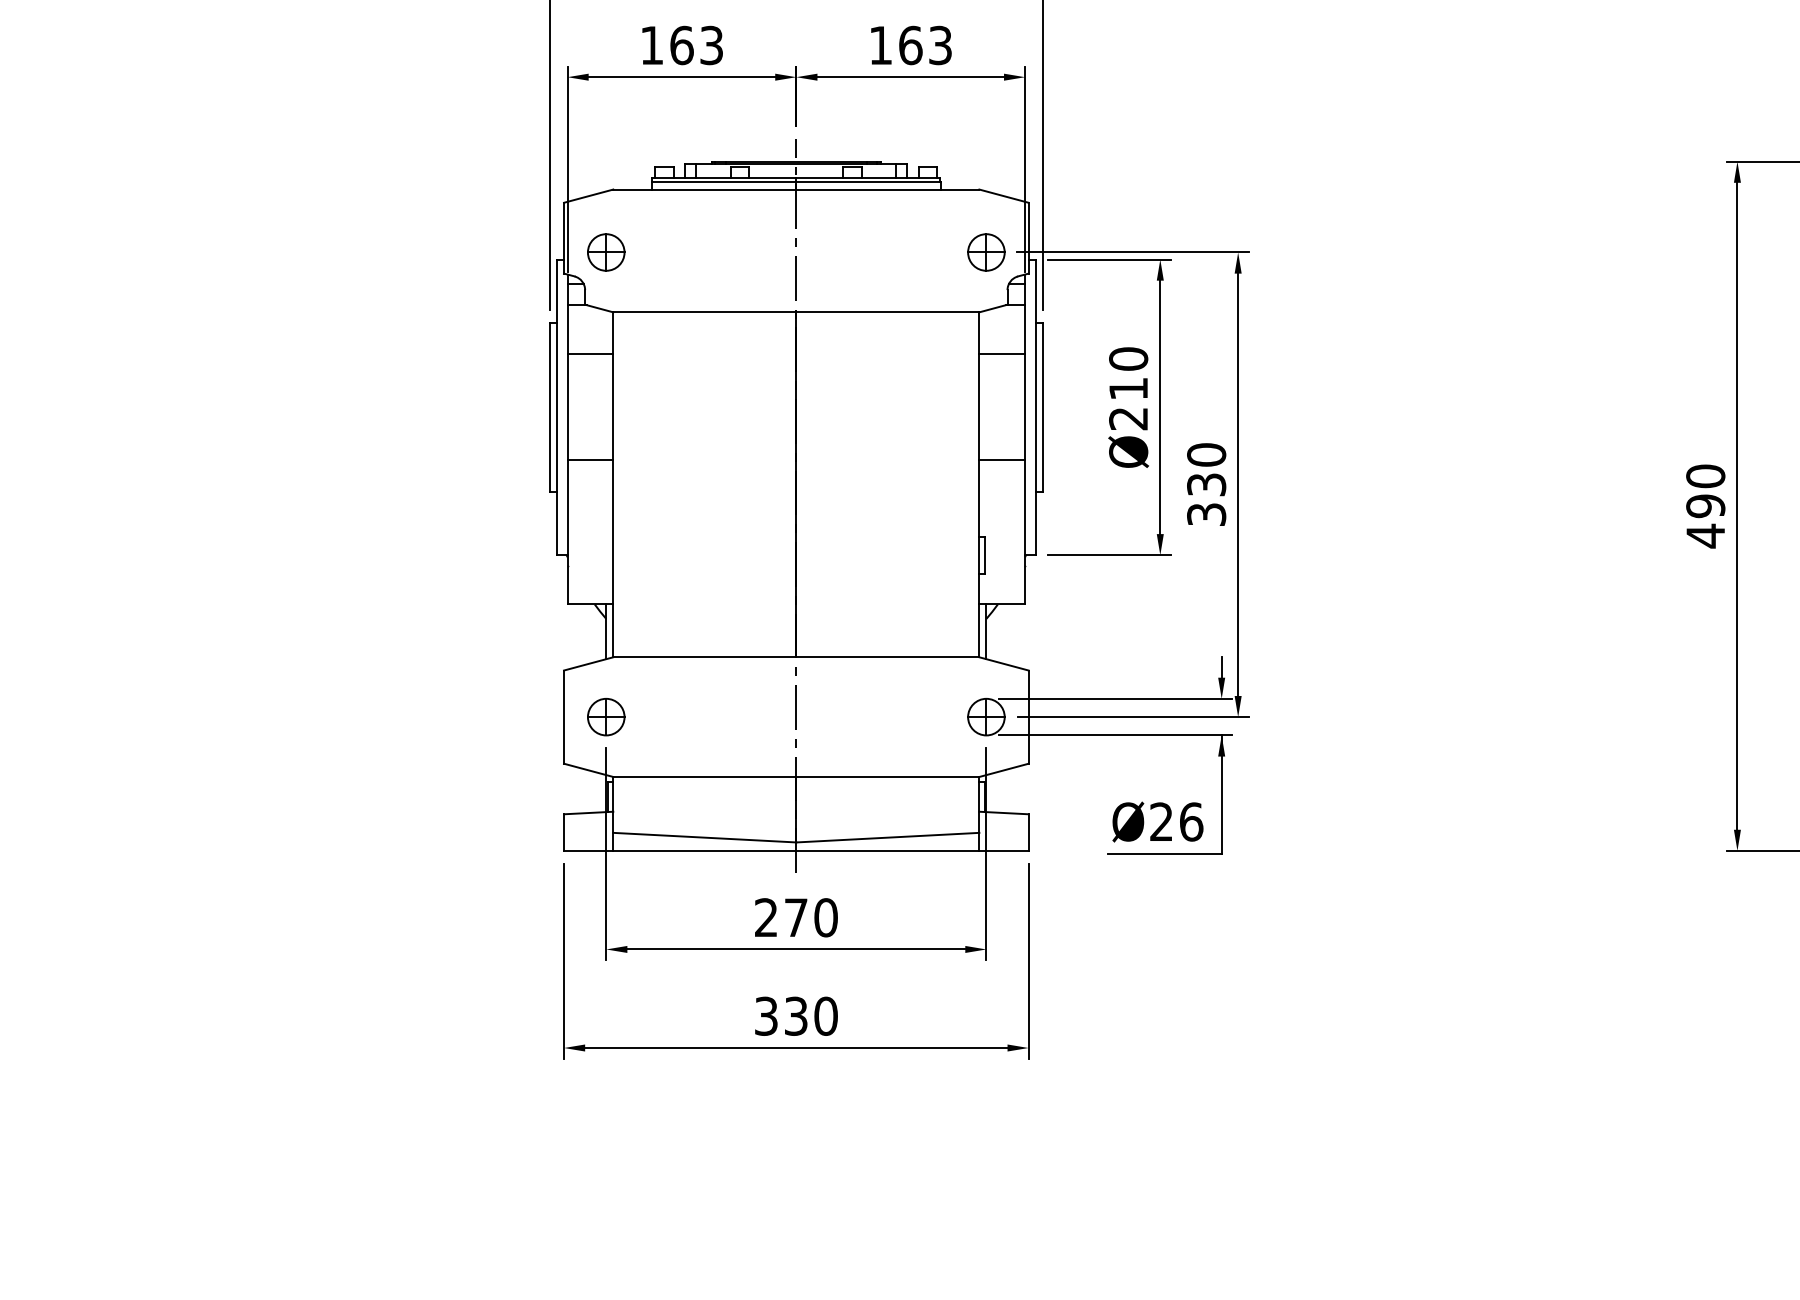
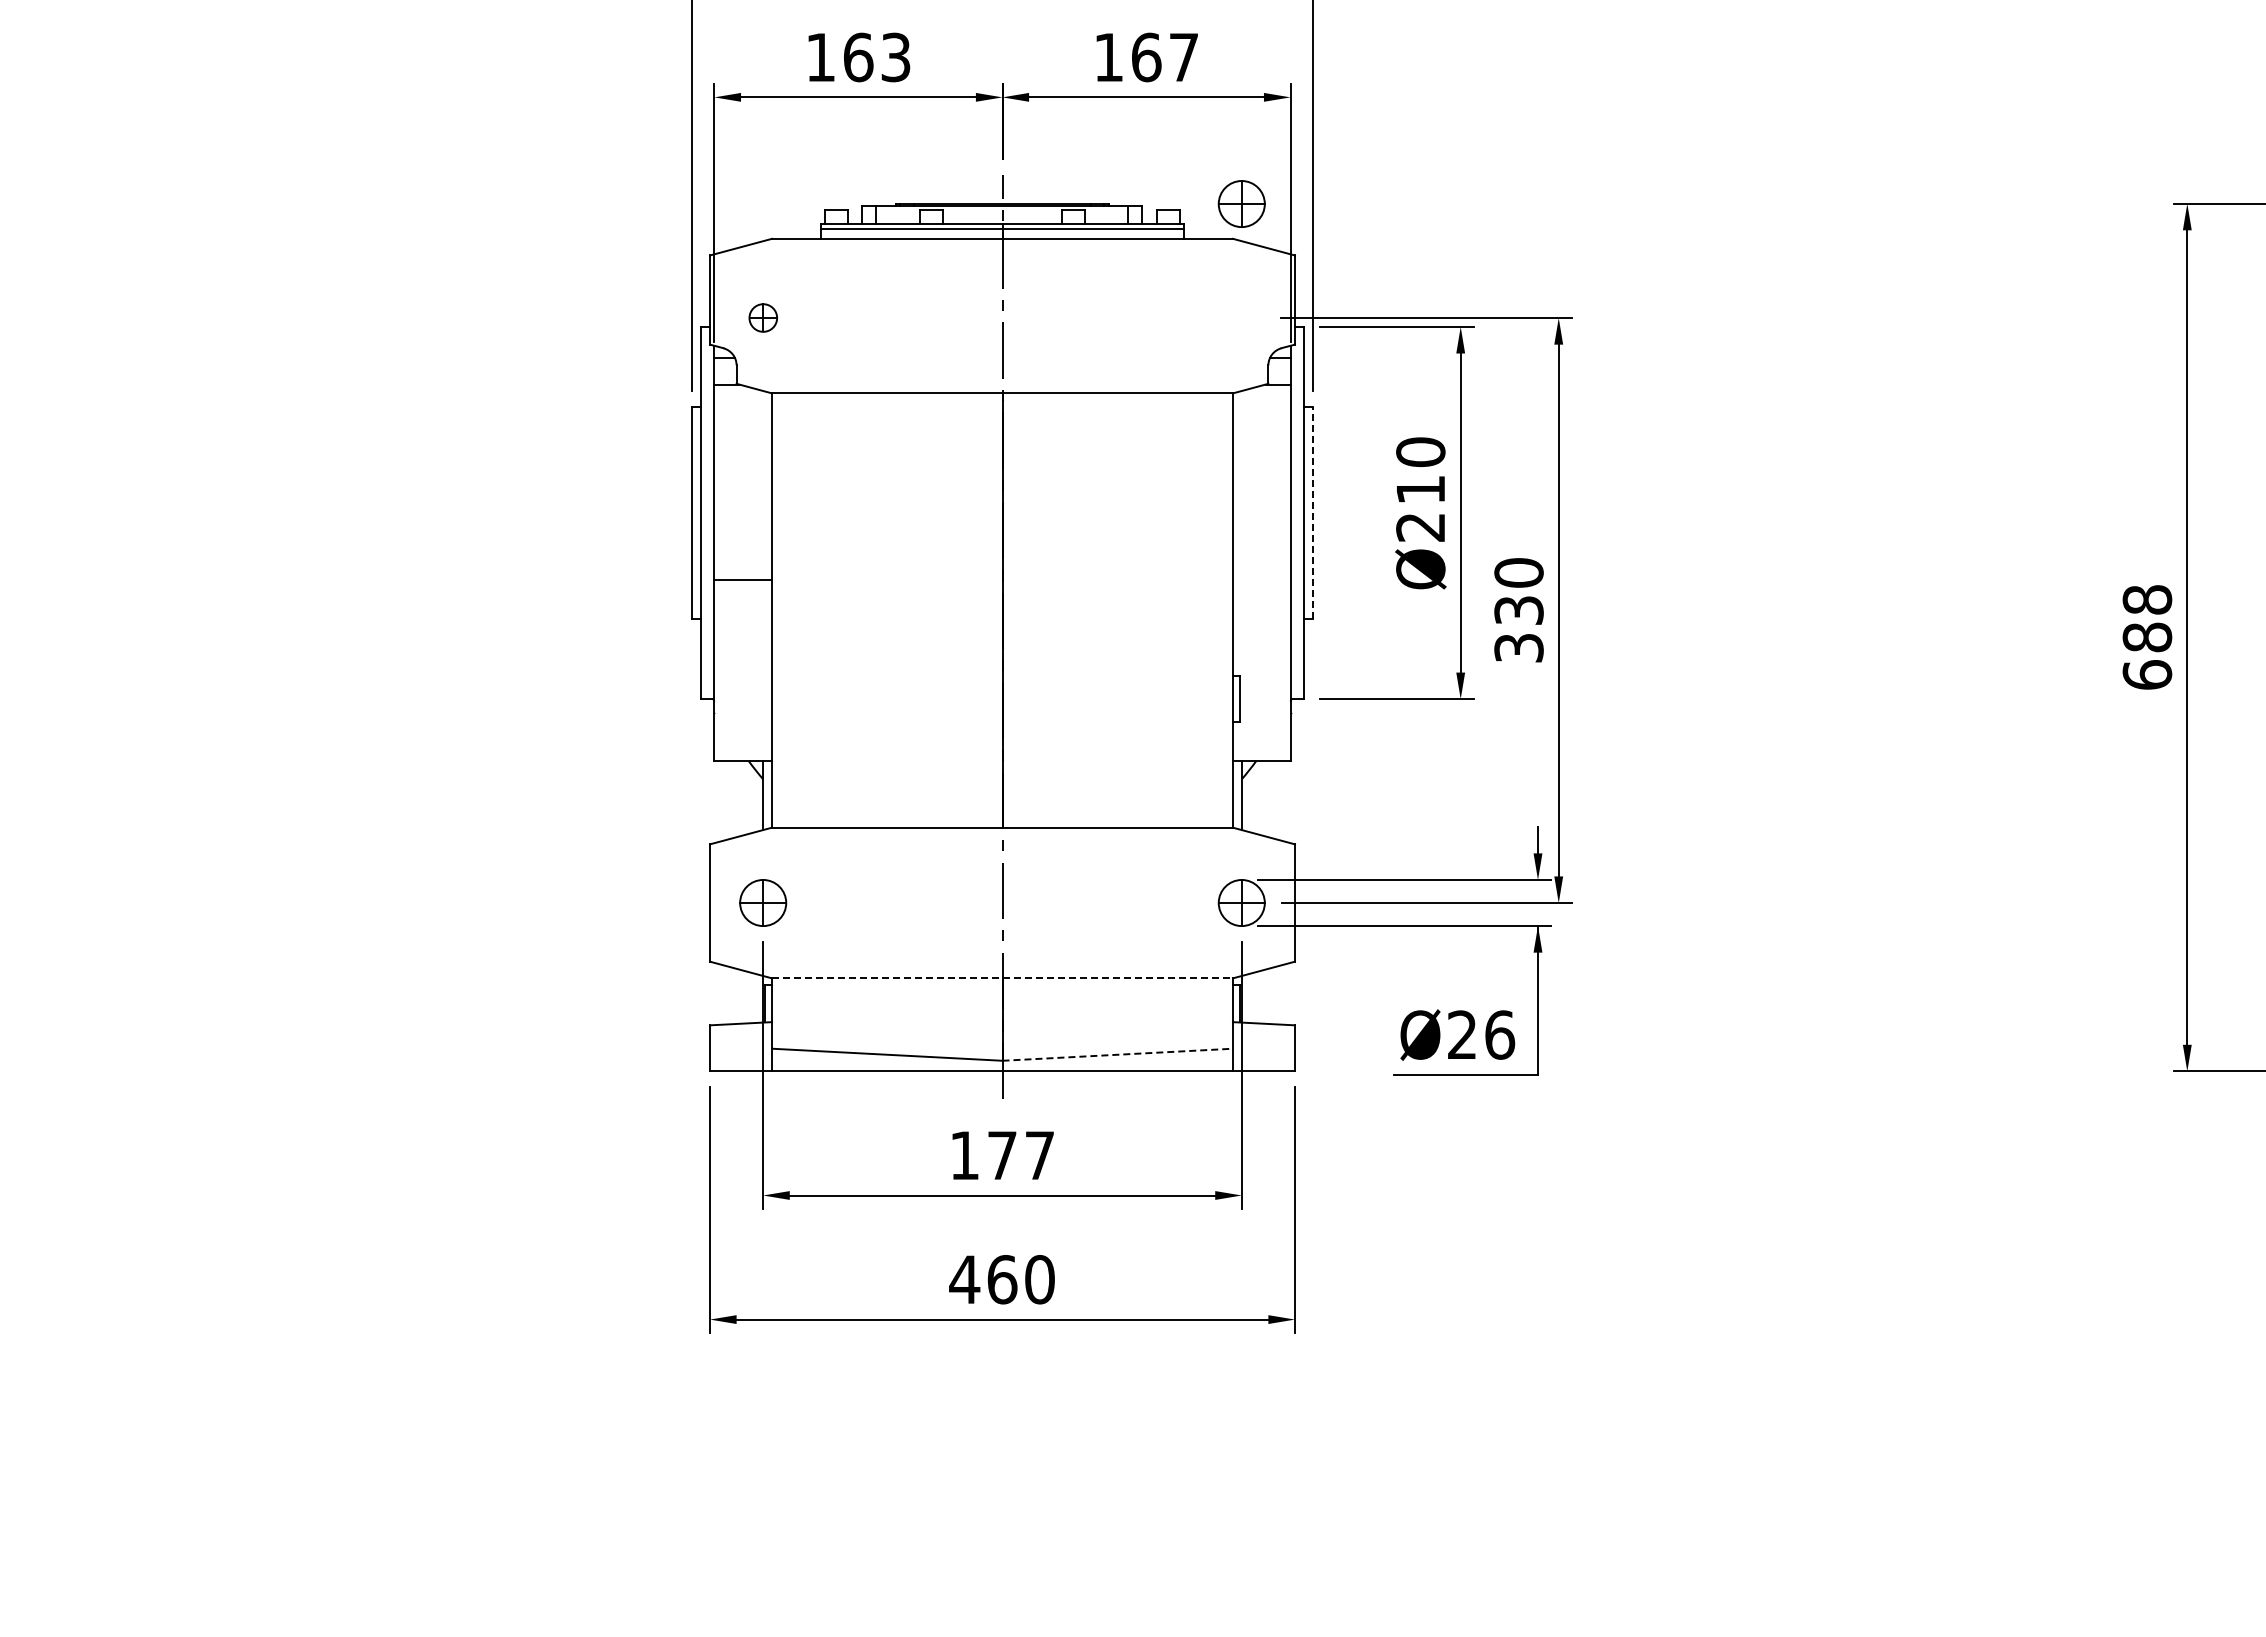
text: (940, 45) -> (1183, 57), 163 -> 167
part: (606, 252) -> (763, 317), size x0.6
part: (986, 252) -> (1241, 203), moved
line: (590, 354) -> (743, 446), removed
line: (1002, 354) -> (1261, 446), removed
line: (1042, 406) -> (1312, 512), solid -> dashed
line: (1002, 460) -> (1261, 579), removed
text: (1705, 506) -> (2147, 637), 490 -> 688
line: (797, 777) -> (1003, 978), solid -> dashed
line: (888, 837) -> (1118, 1054), solid -> dashed
text: (796, 917) -> (1002, 1155), 270 -> 177
text: (781, 1016) -> (983, 1279), 330 -> 460

